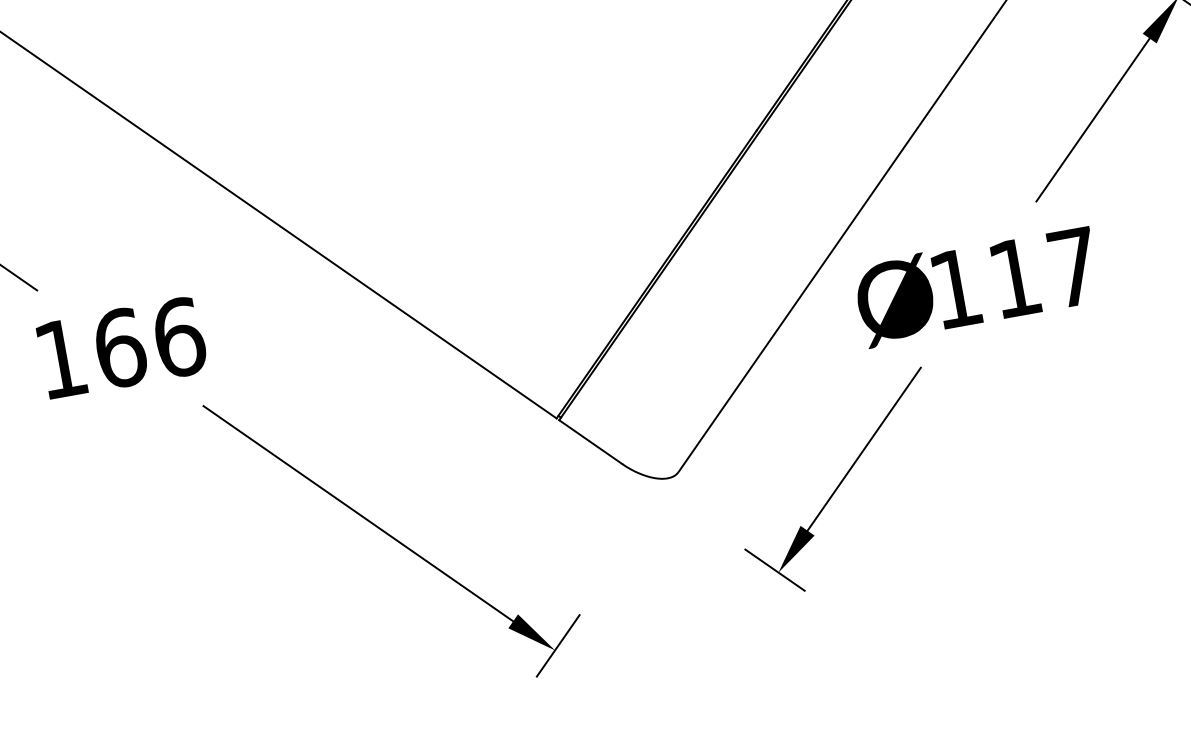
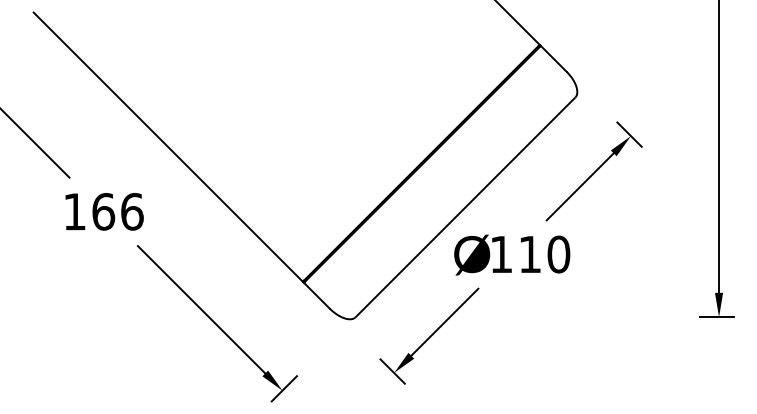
text: (1073, 267) -> (558, 254), 117 -> 110

